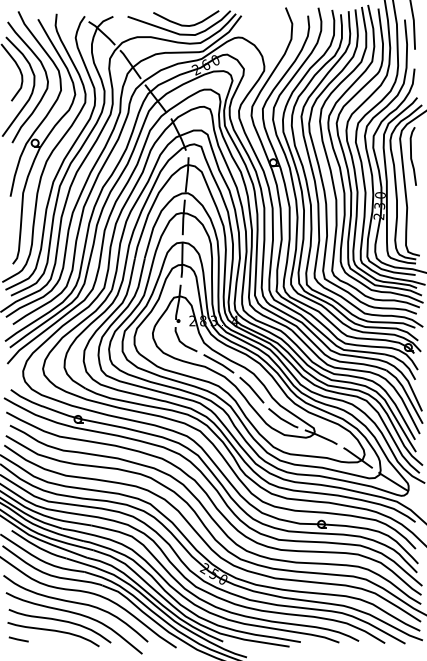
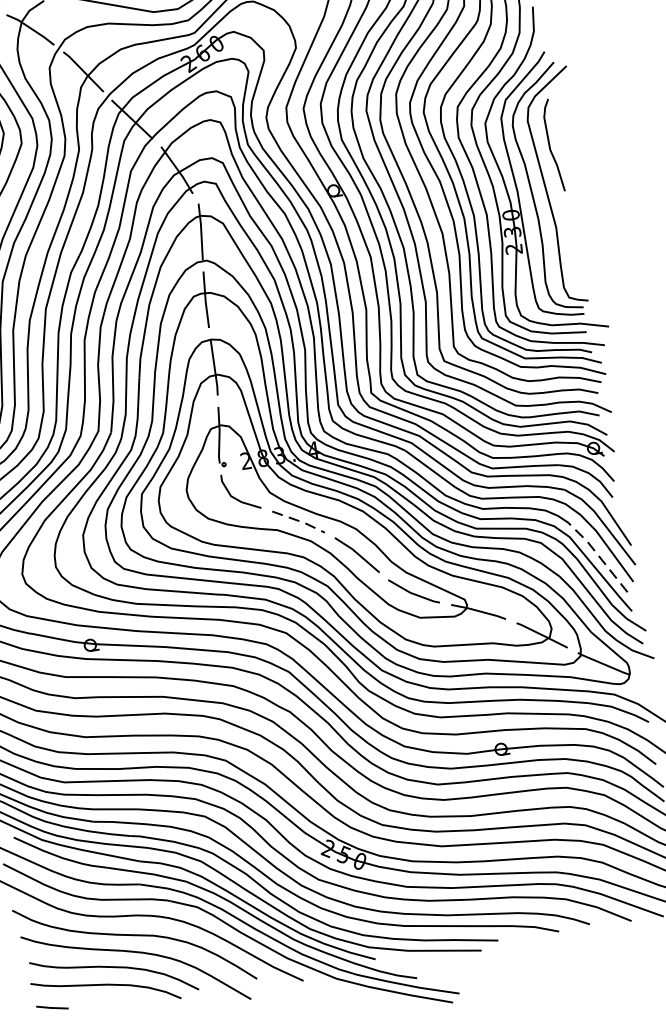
line: (220, 363) -> (301, 521), solid -> dashed
line: (400, 413) -> (597, 554), solid -> dashed

